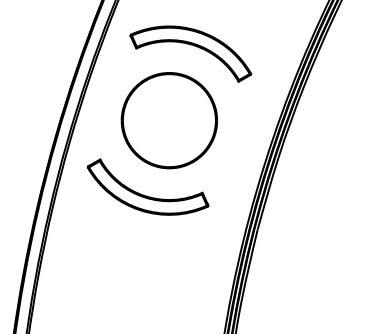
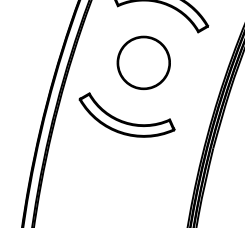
part: (168, 120) -> (143, 62), size x0.7

